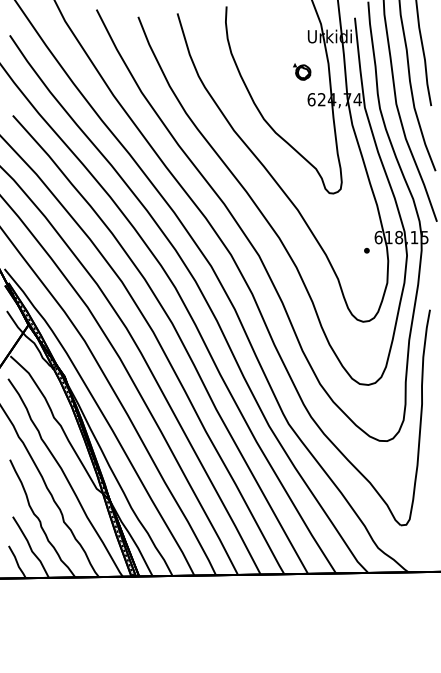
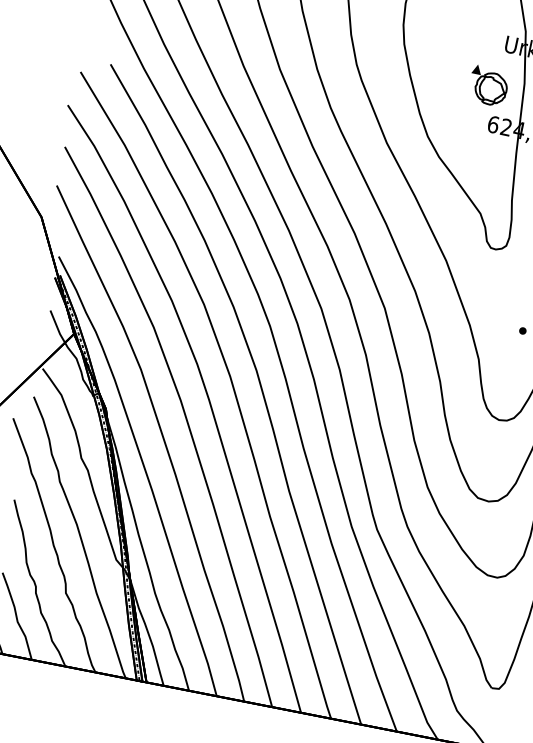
part: (301, 71) -> (488, 86), size x1.67

